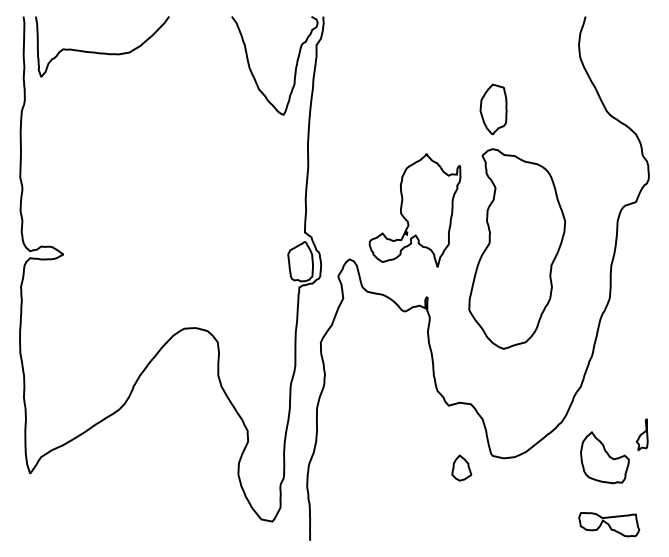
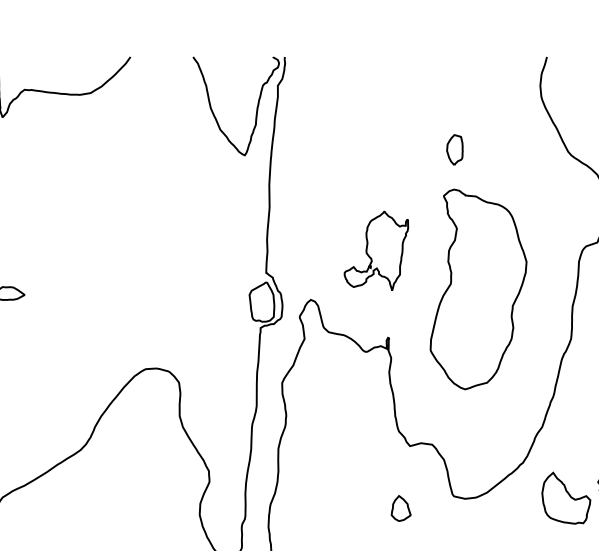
part: (493, 109) -> (454, 149), size x0.6
part: (414, 210) -> (375, 250), size x0.7
part: (461, 467) -> (400, 507), moved

